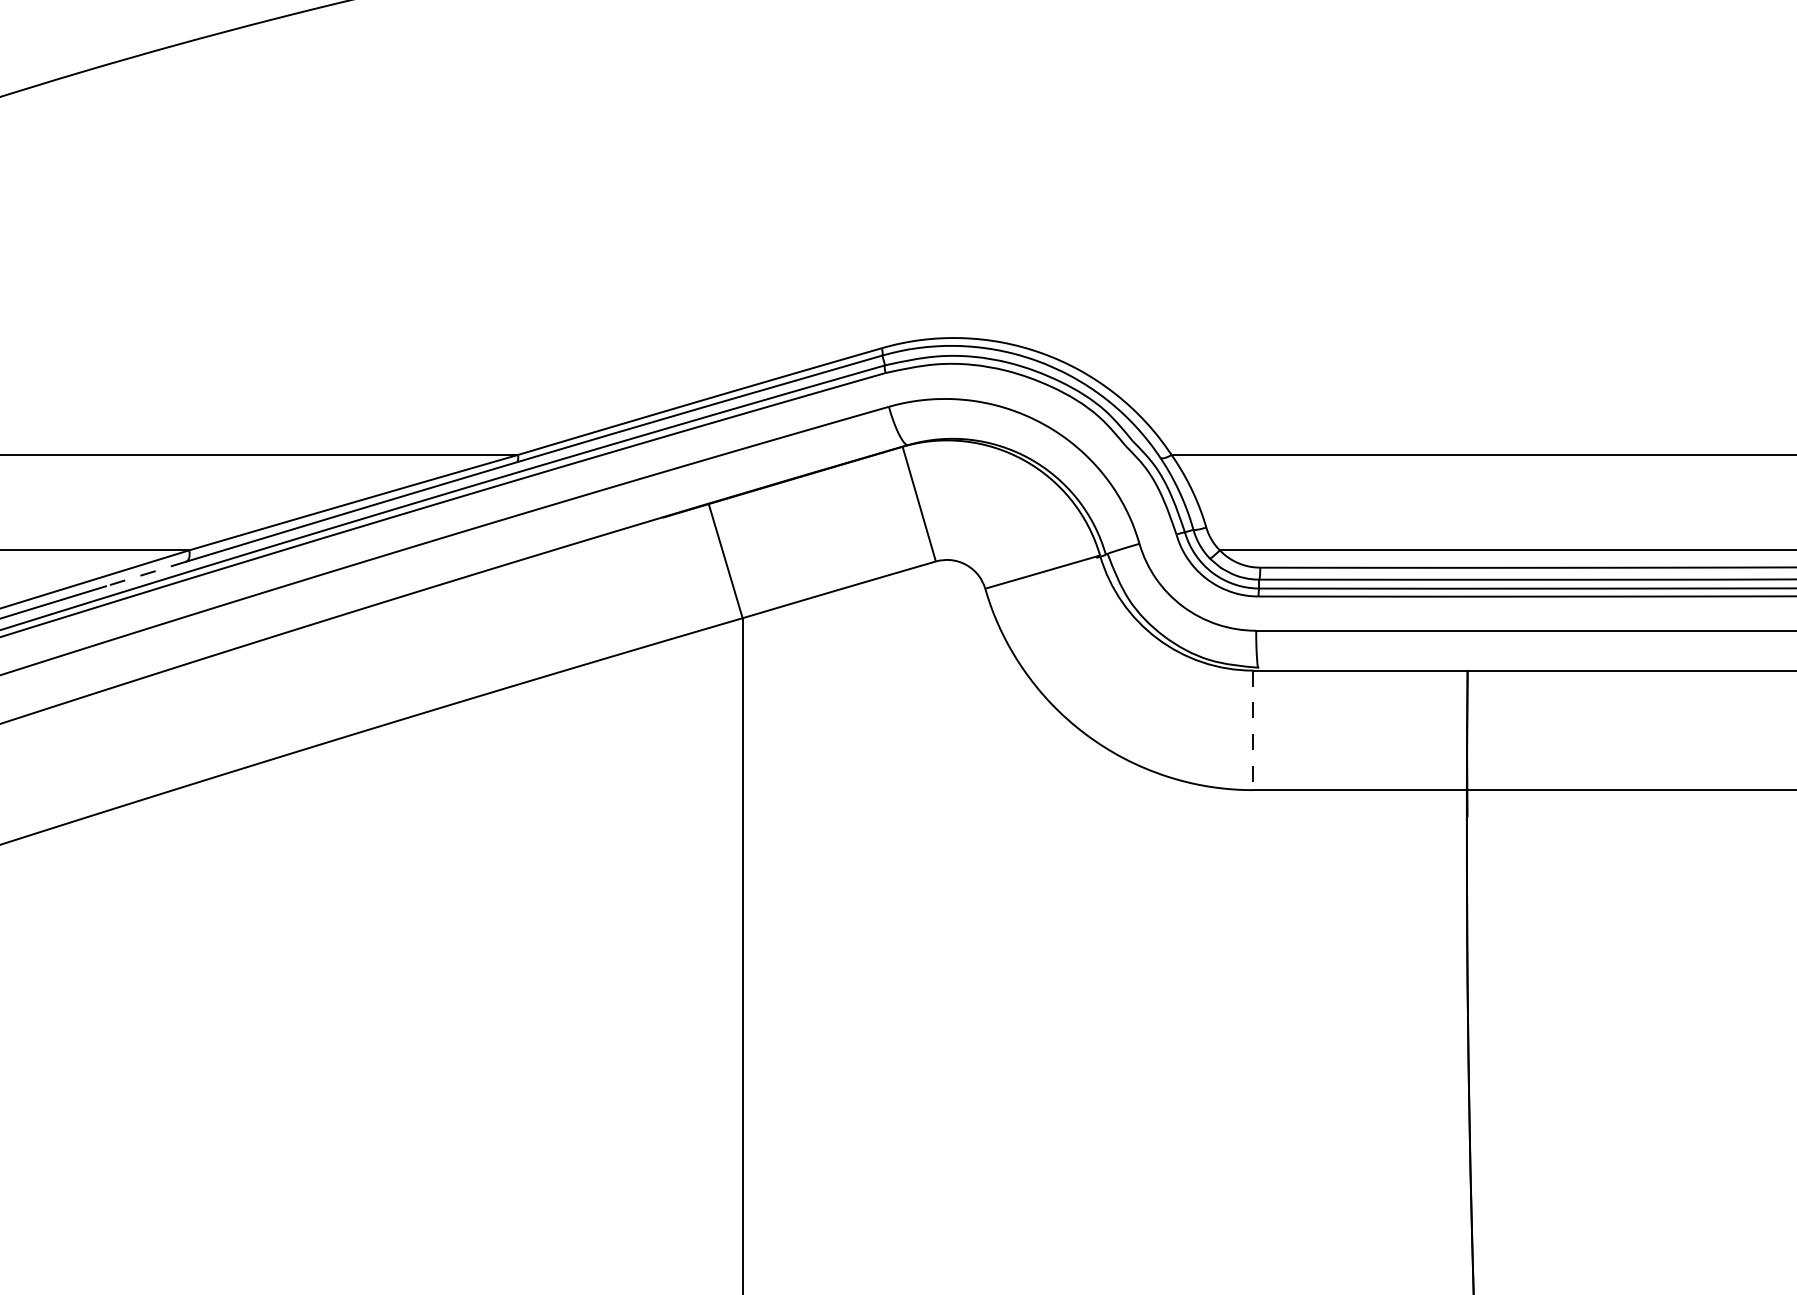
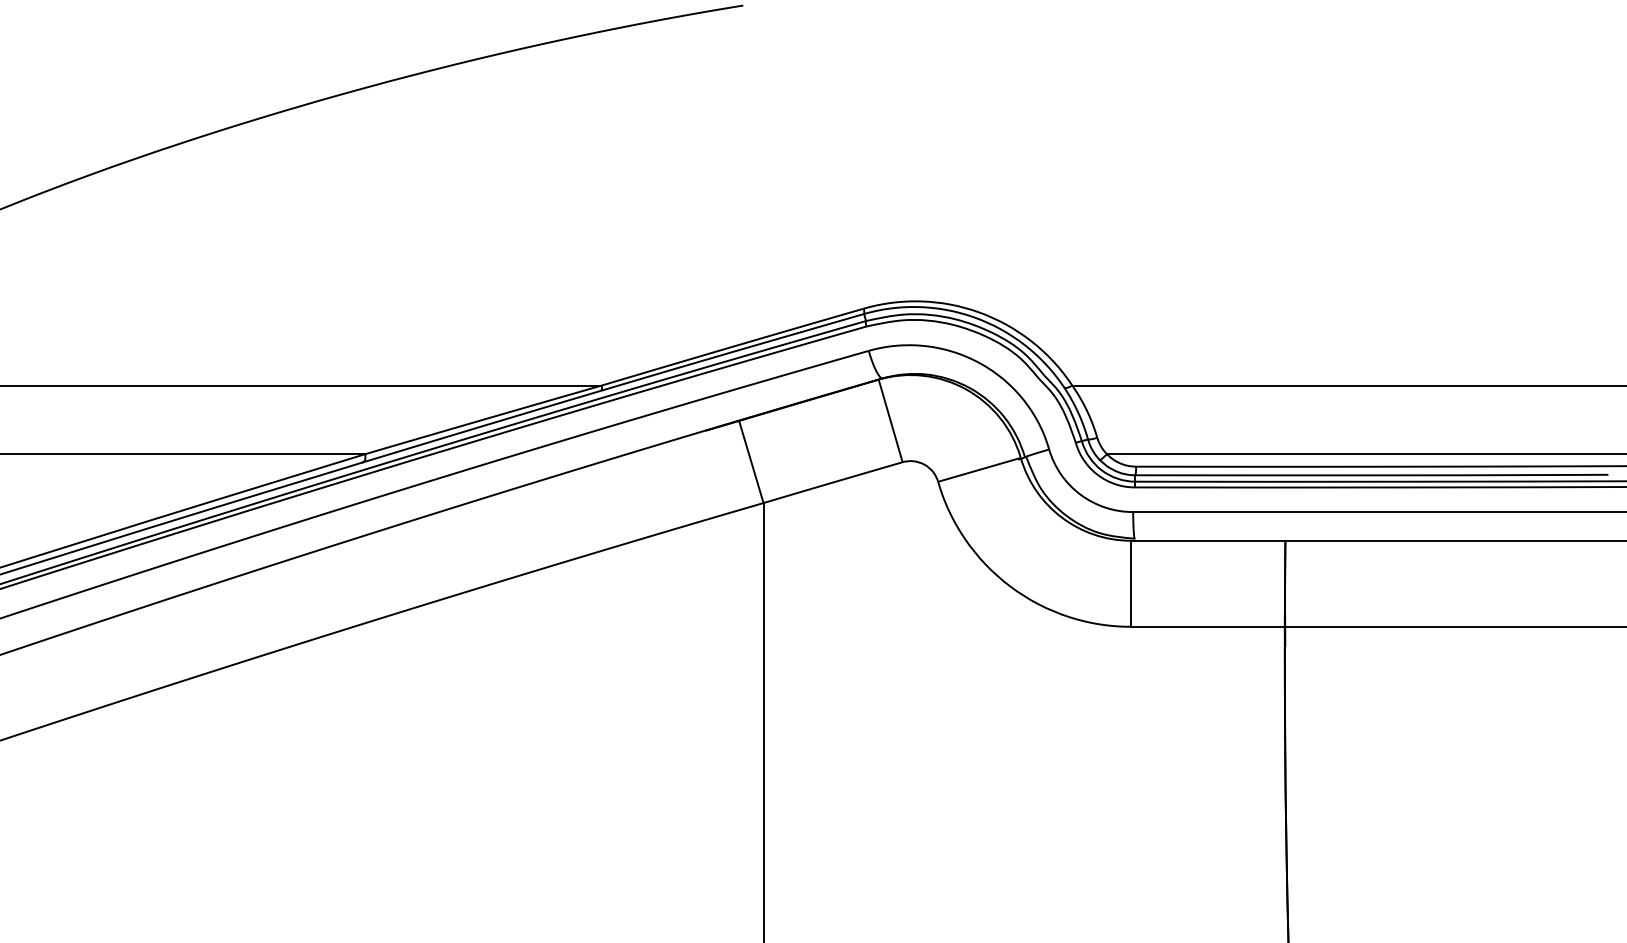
line: (146, 574) -> (334, 471), dashed -> solid
line: (1253, 731) -> (1131, 584), dashed -> solid

